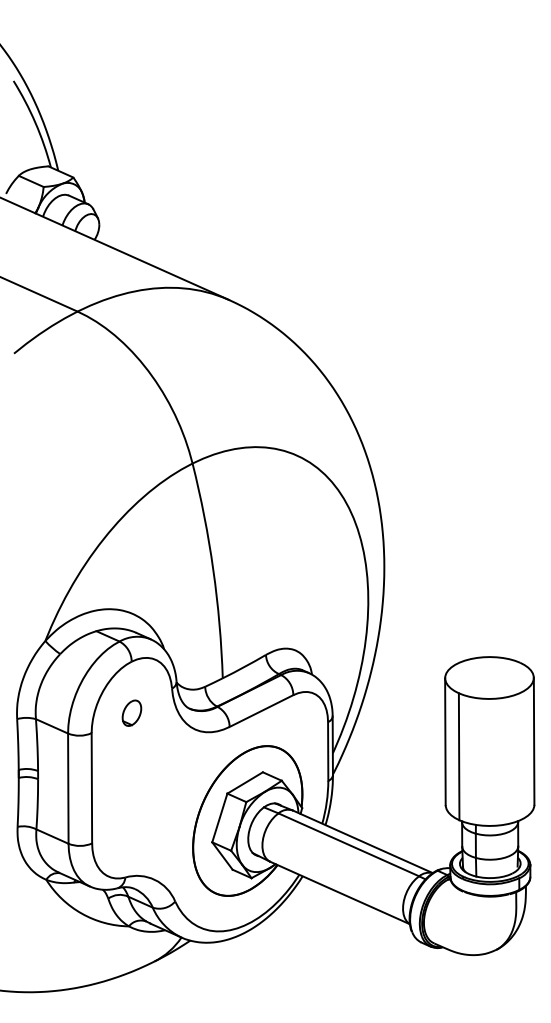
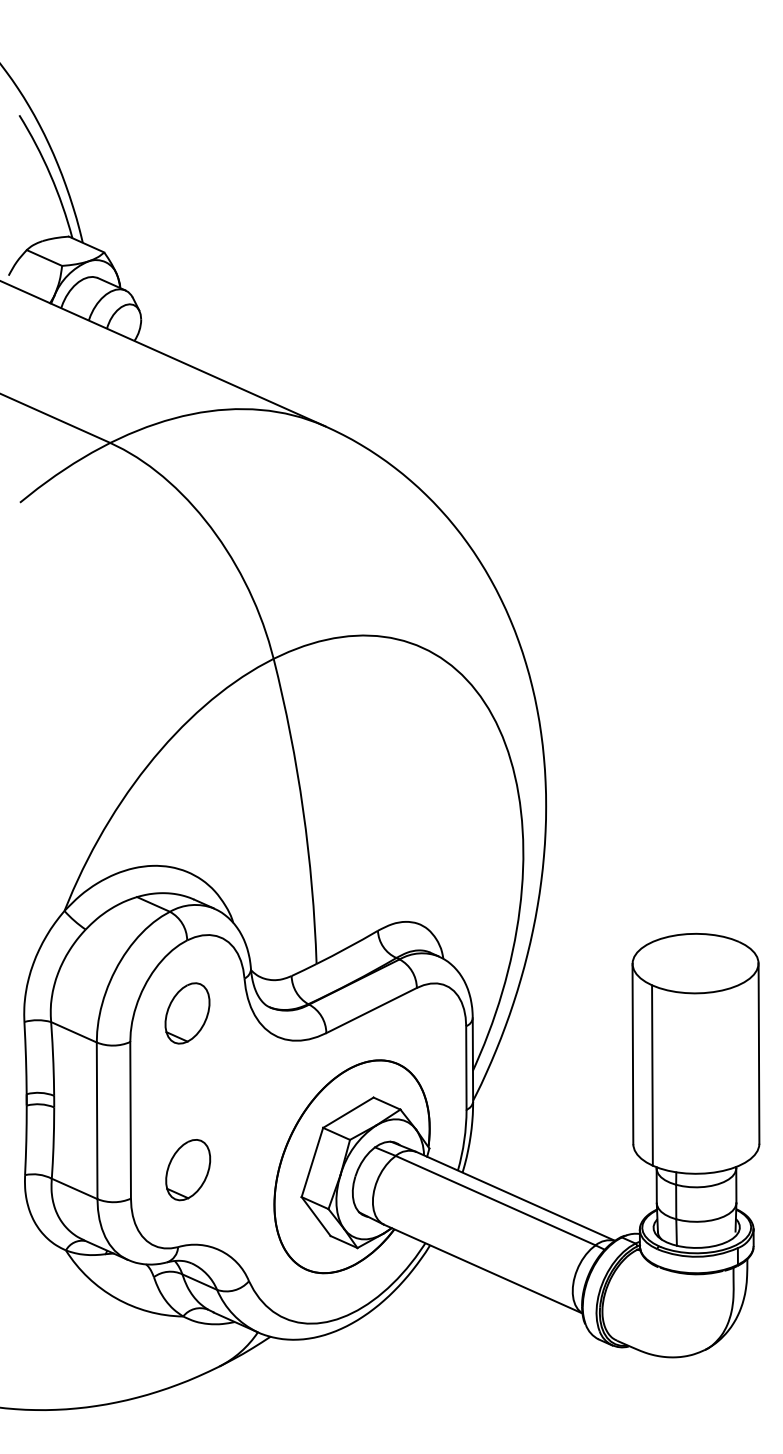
part: (131, 713) -> (186, 1014), size x1.67
part: (132, 823) -> (188, 1170), added

